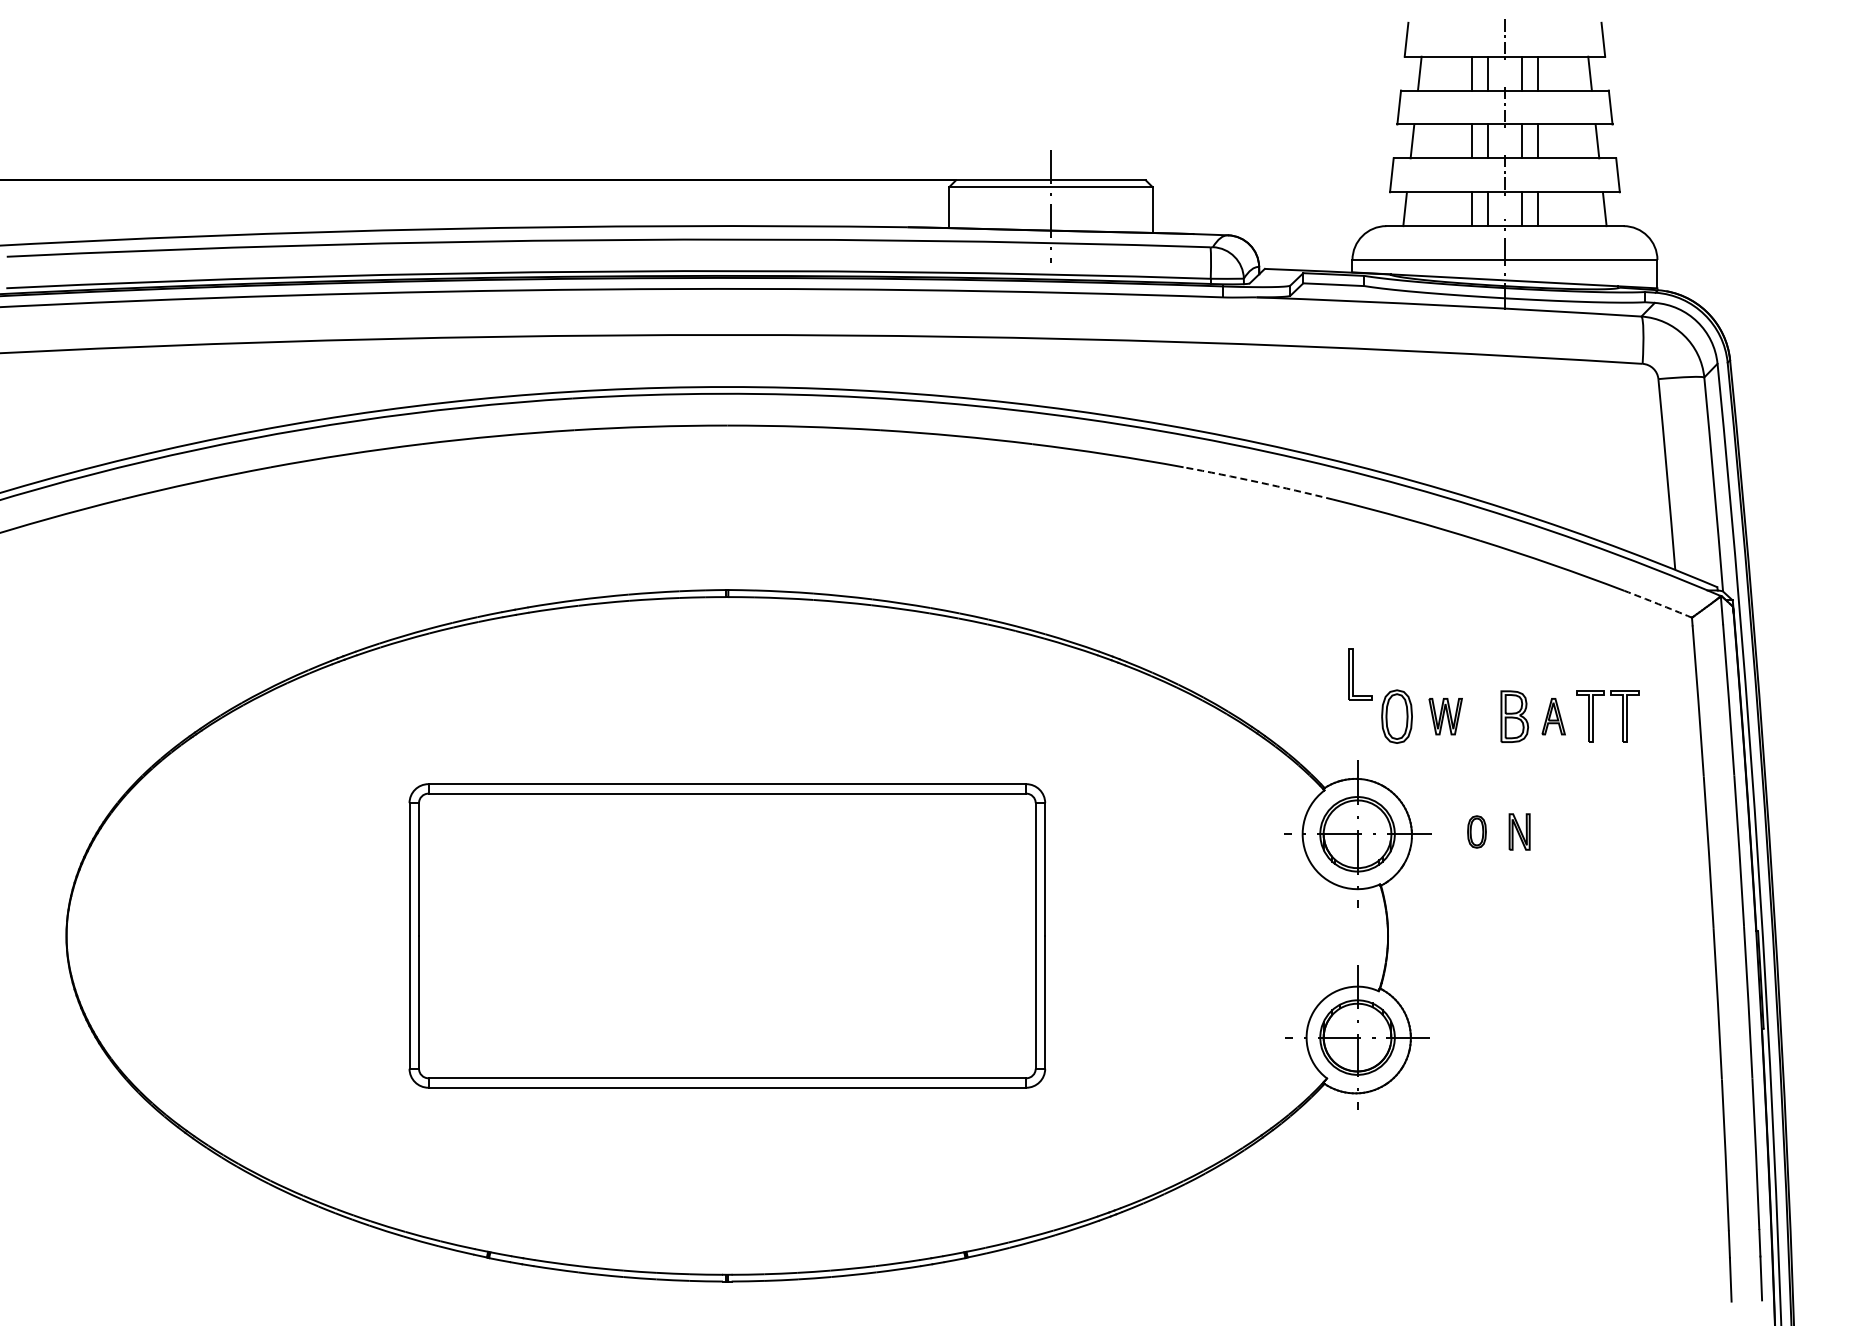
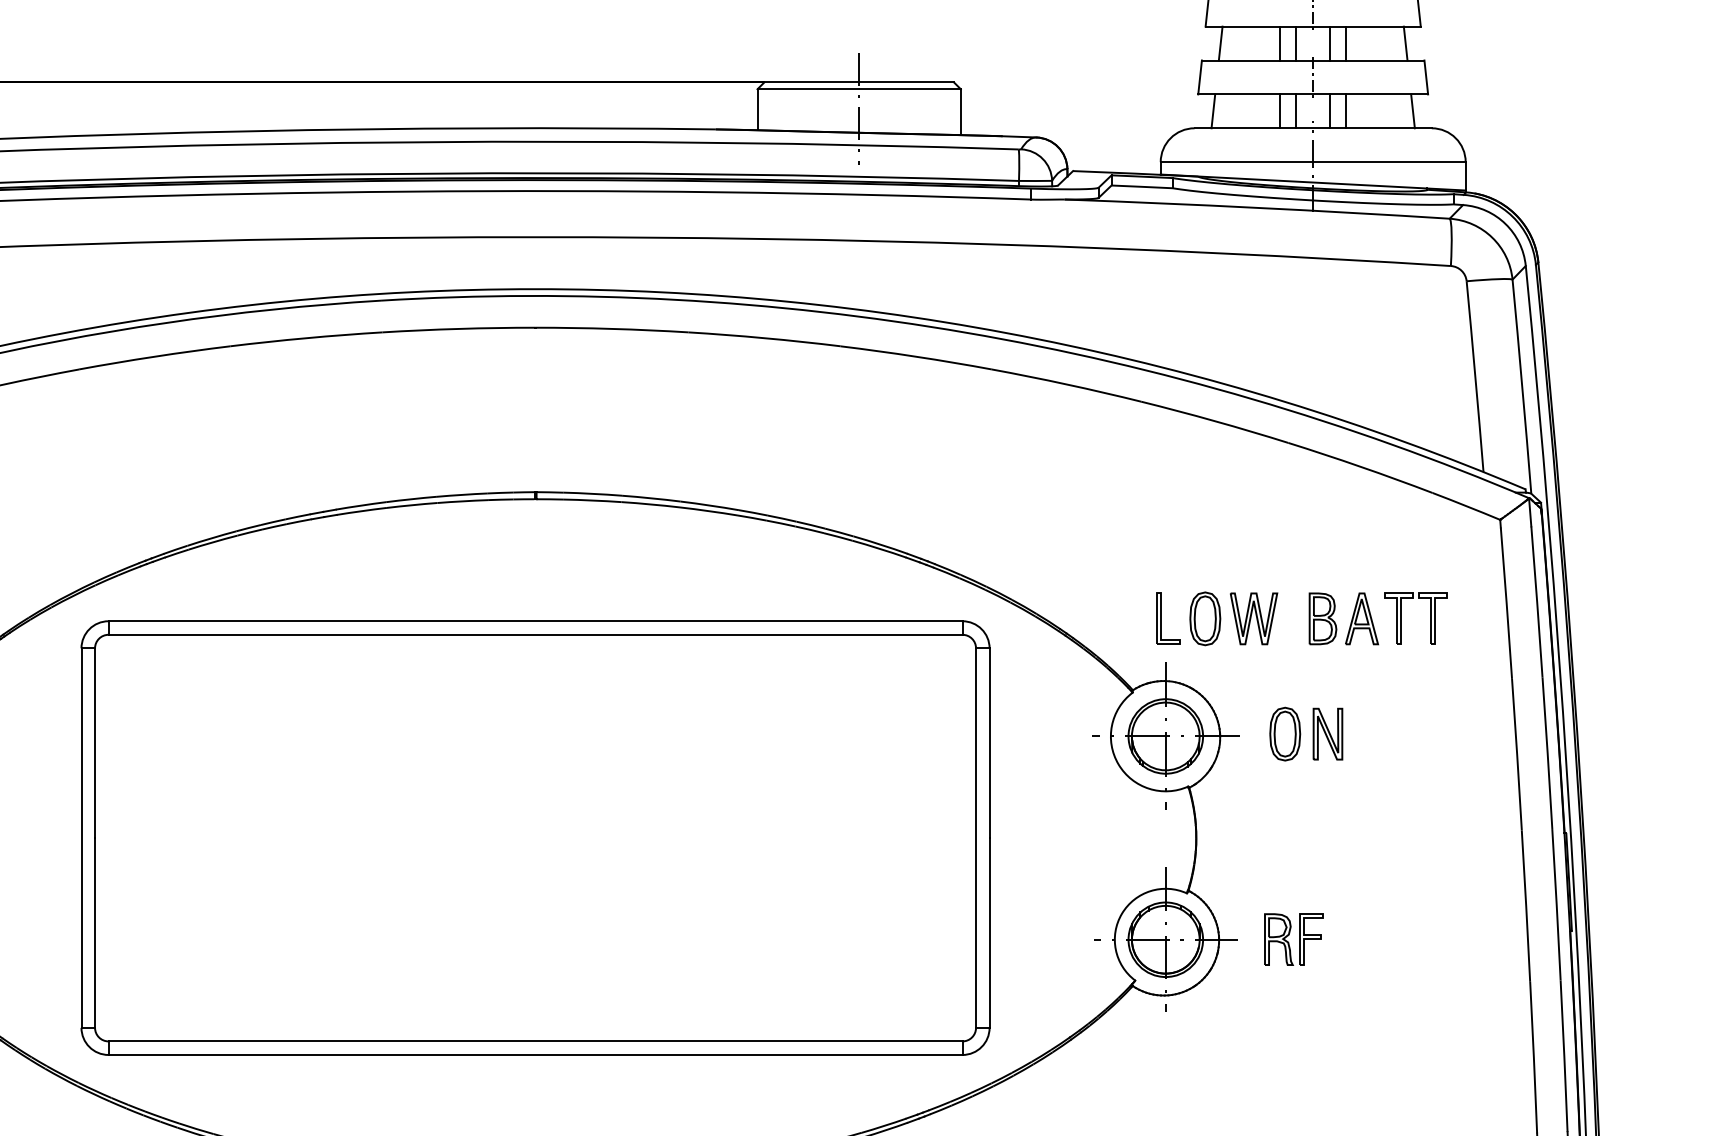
arc: (1258, 482) -> (1066, 384), dashed -> solid
arc: (1658, 604) -> (1466, 506), dashed -> solid
part: (1353, 674) -> (1161, 618), moved
part: (1445, 716) -> (1253, 618), size x1.43
part: (1553, 716) -> (1361, 618), size x1.43
part: (1476, 831) -> (1284, 733), size x1.67
part: (1519, 831) -> (1327, 733), size x1.43
part: (727, 935) -> (535, 837), size x1.43
part: (1484, 1037) -> (1292, 939), added

